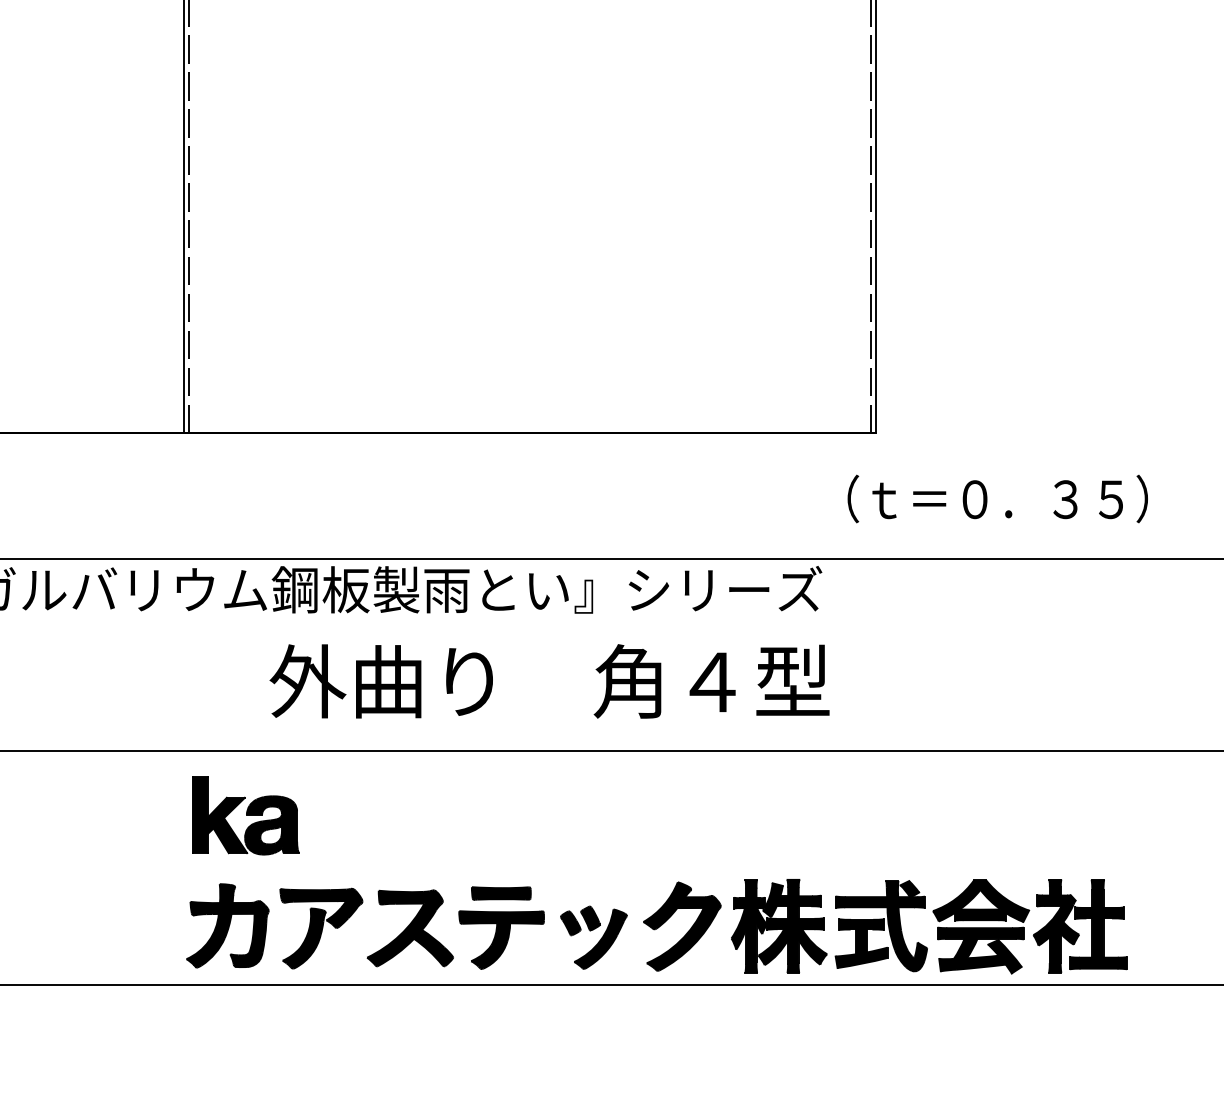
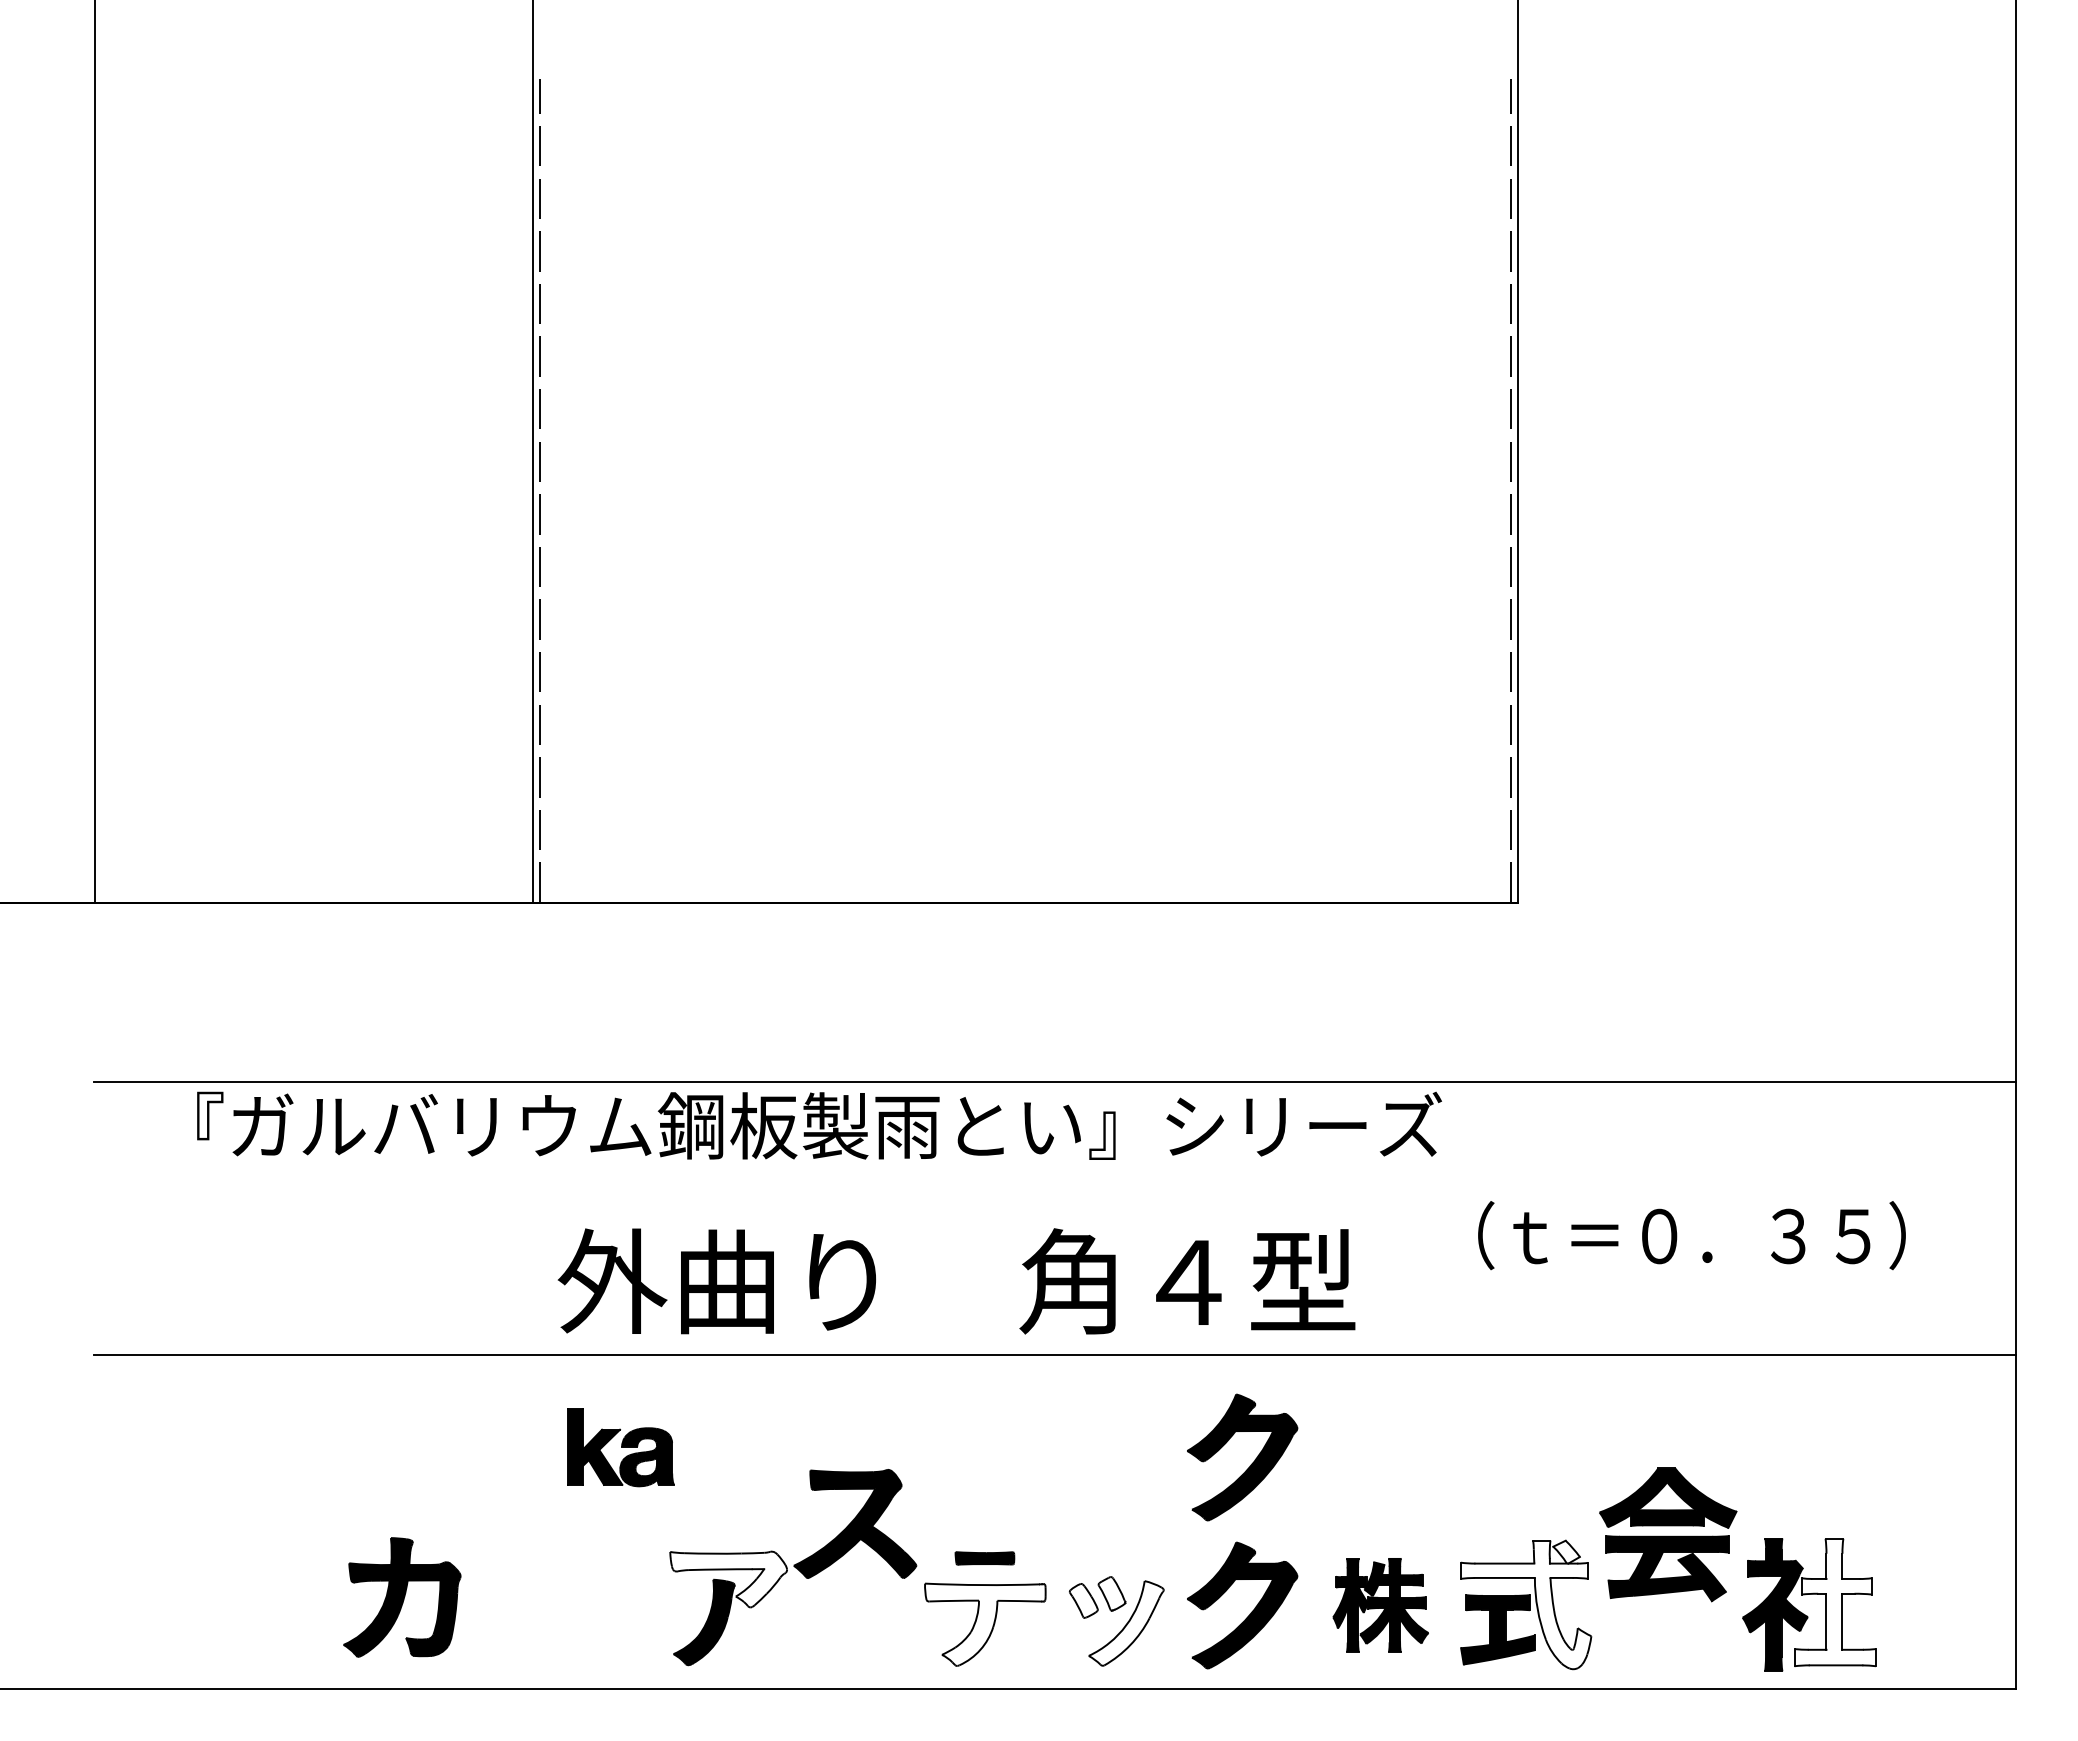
text: (997, 498) -> (1691, 1235), moved
text: (549, 681) -> (956, 1281), moved
part: (245, 815) -> (620, 1447), size x0.7
part: (687, 827) -> (1250, 1464), added
part: (501, 893) -> (984, 1558), size x0.7
fill: (321, 908) -> (728, 1579), removed
fill: (590, 918) -> (1111, 1593), removed
fill: (570, 923) -> (1083, 1600), removed
fill: (1098, 924) -> (1835, 1602), removed
part: (227, 925) -> (402, 1597), moved
fill: (880, 925) -> (1525, 1604), removed
part: (779, 926) -> (1380, 1605), size x0.7
part: (981, 926) -> (1668, 1534), moved
part: (410, 927) -> (855, 1523), moved
fill: (501, 939) -> (985, 1624), removed
fill: (600, 939) -> (1125, 1623), removed

